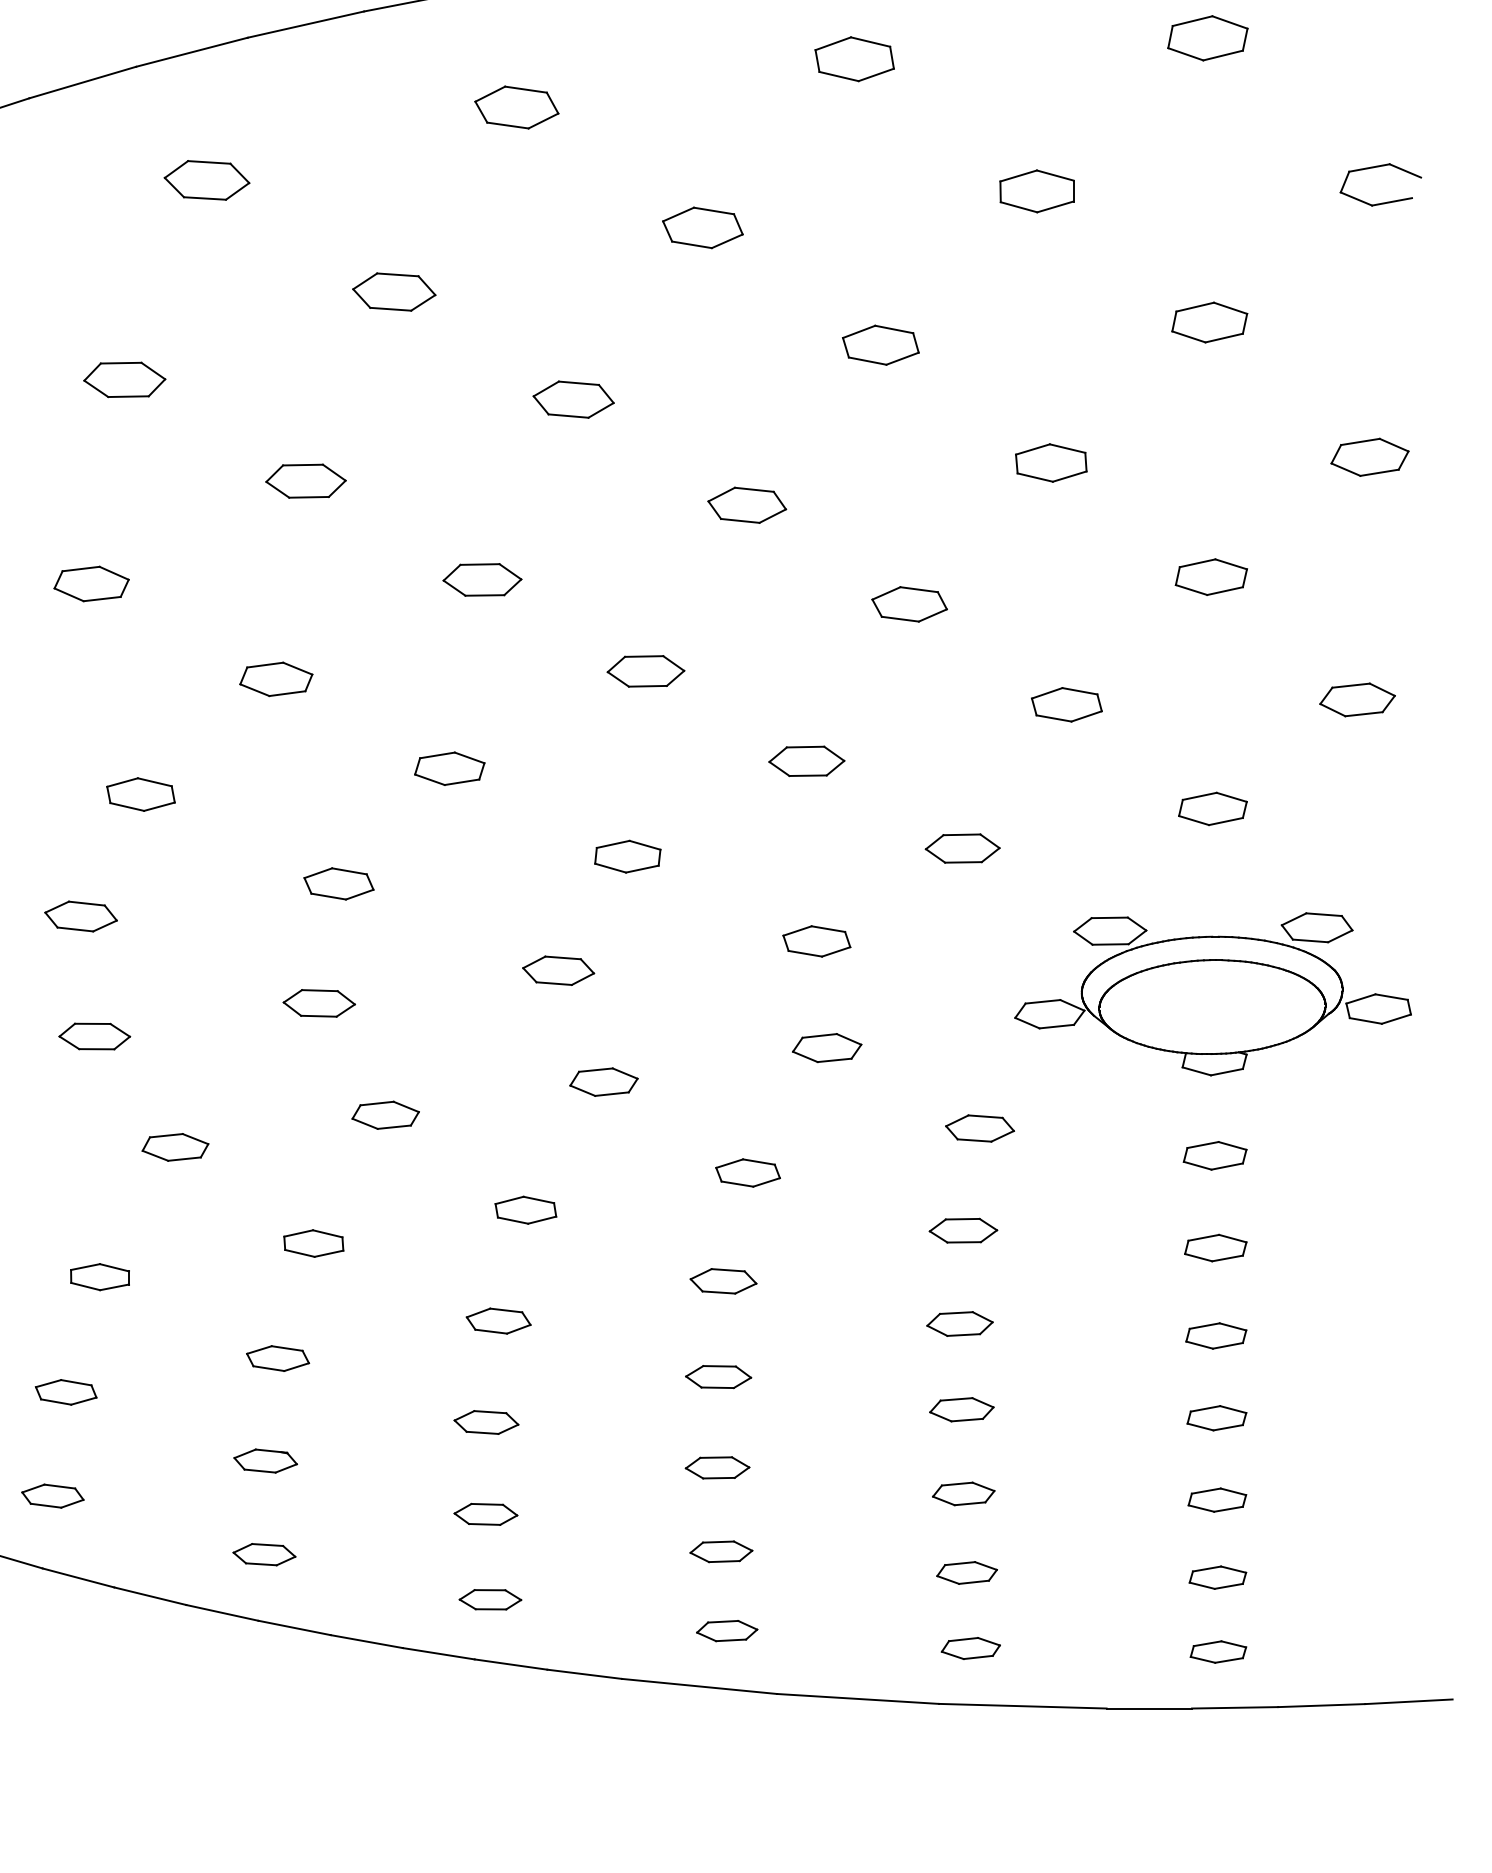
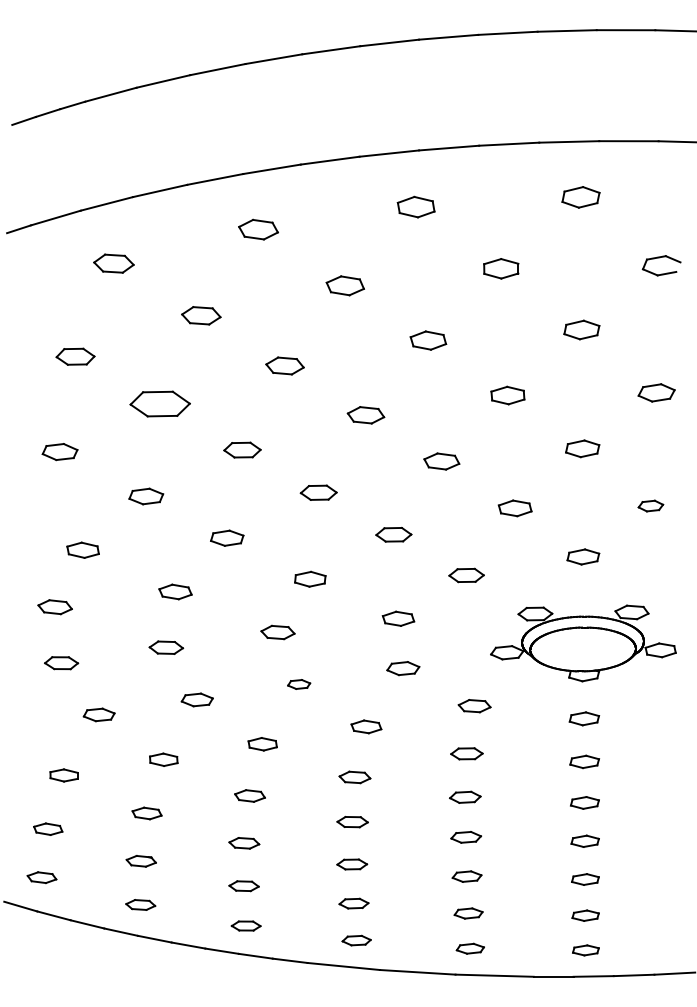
part: (304, 480) -> (159, 403), size x1.6
part: (1356, 698) -> (650, 505), size x0.7
part: (602, 1082) -> (298, 684), size x0.7

